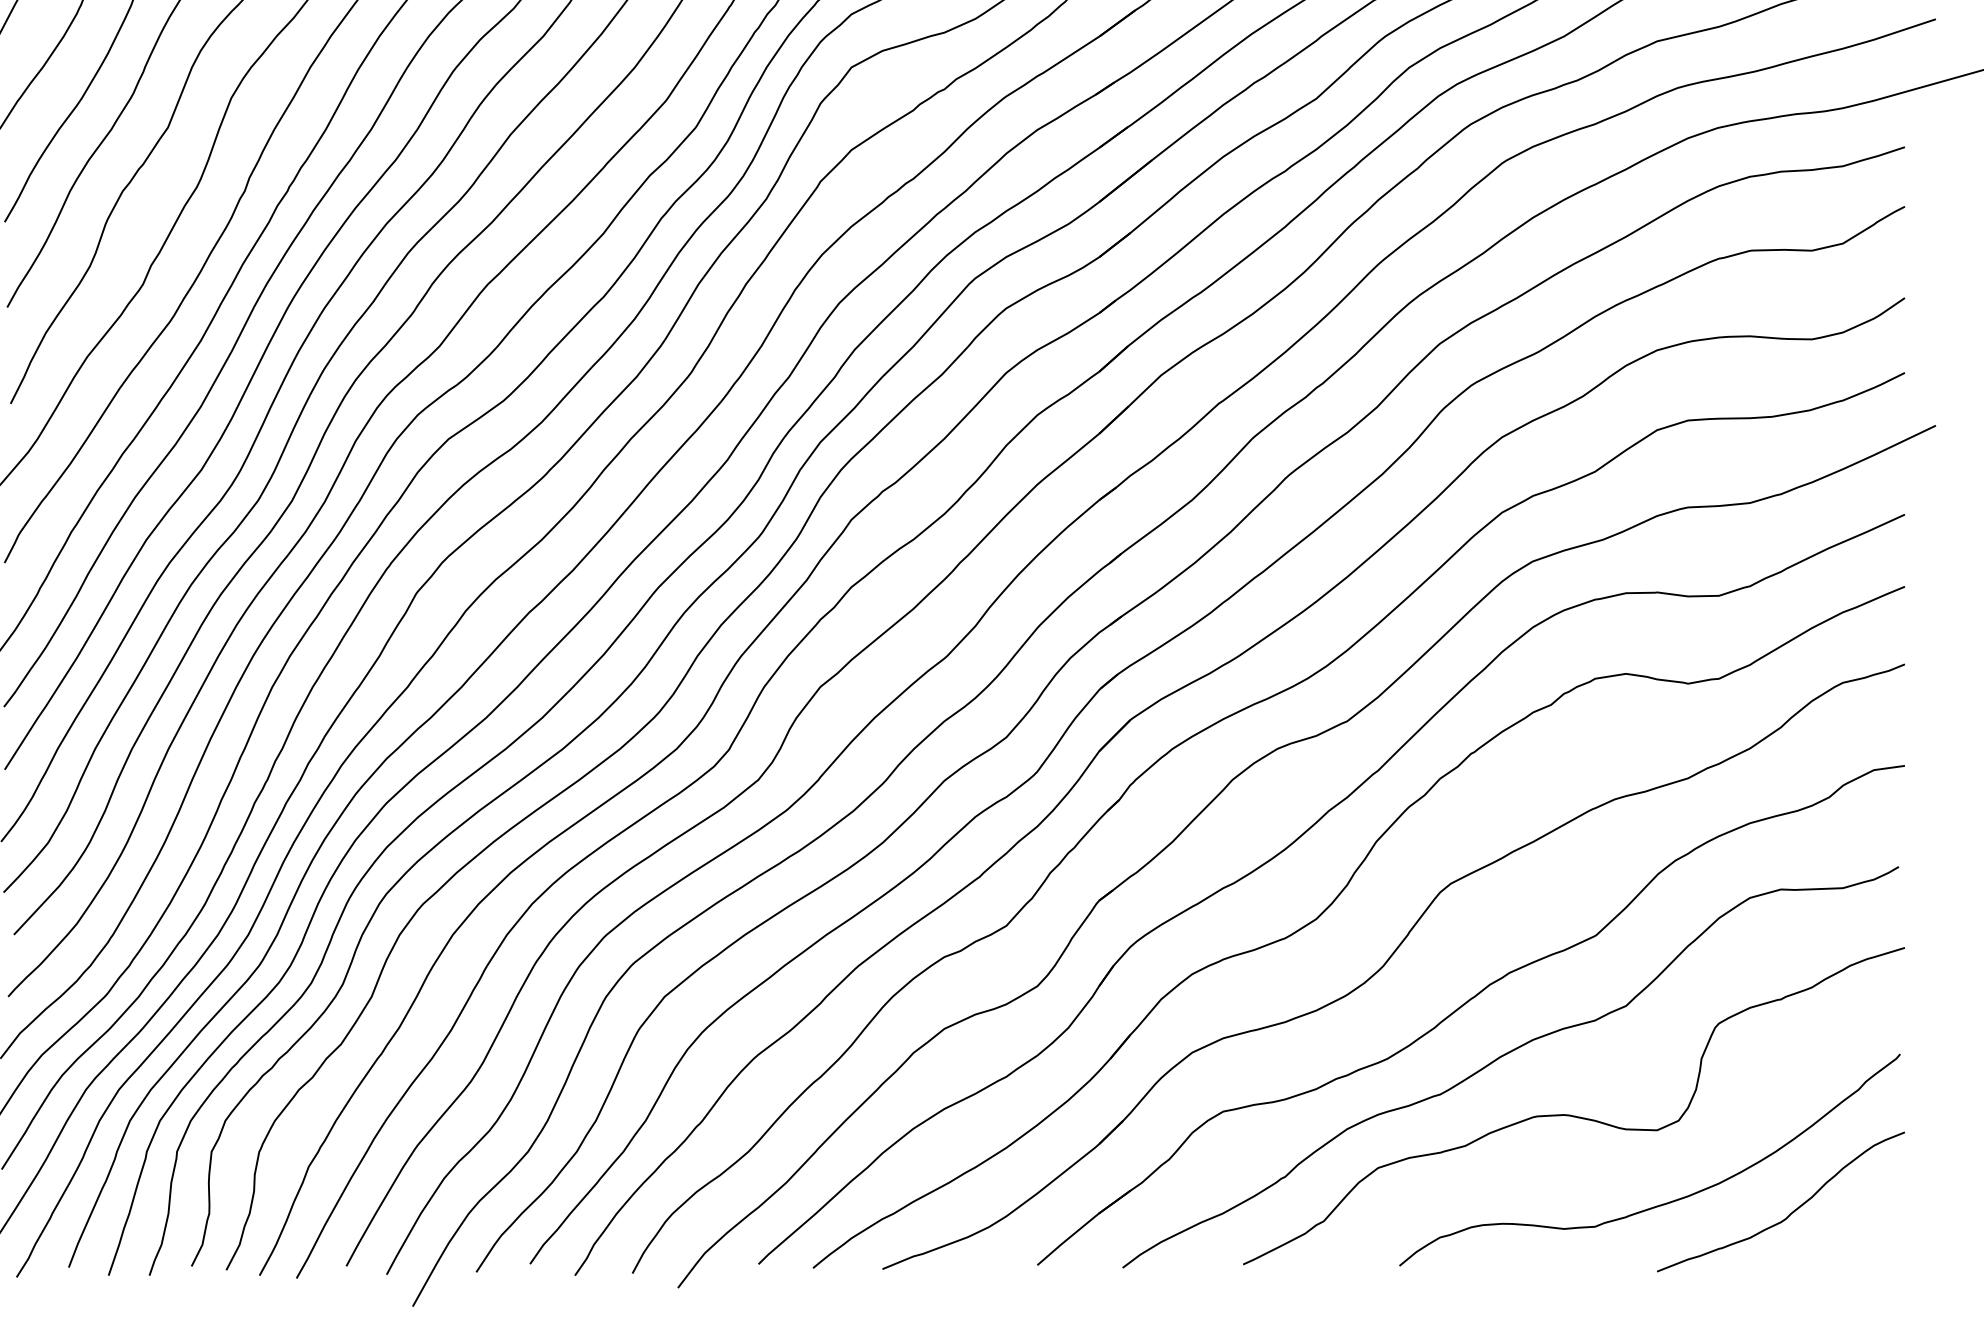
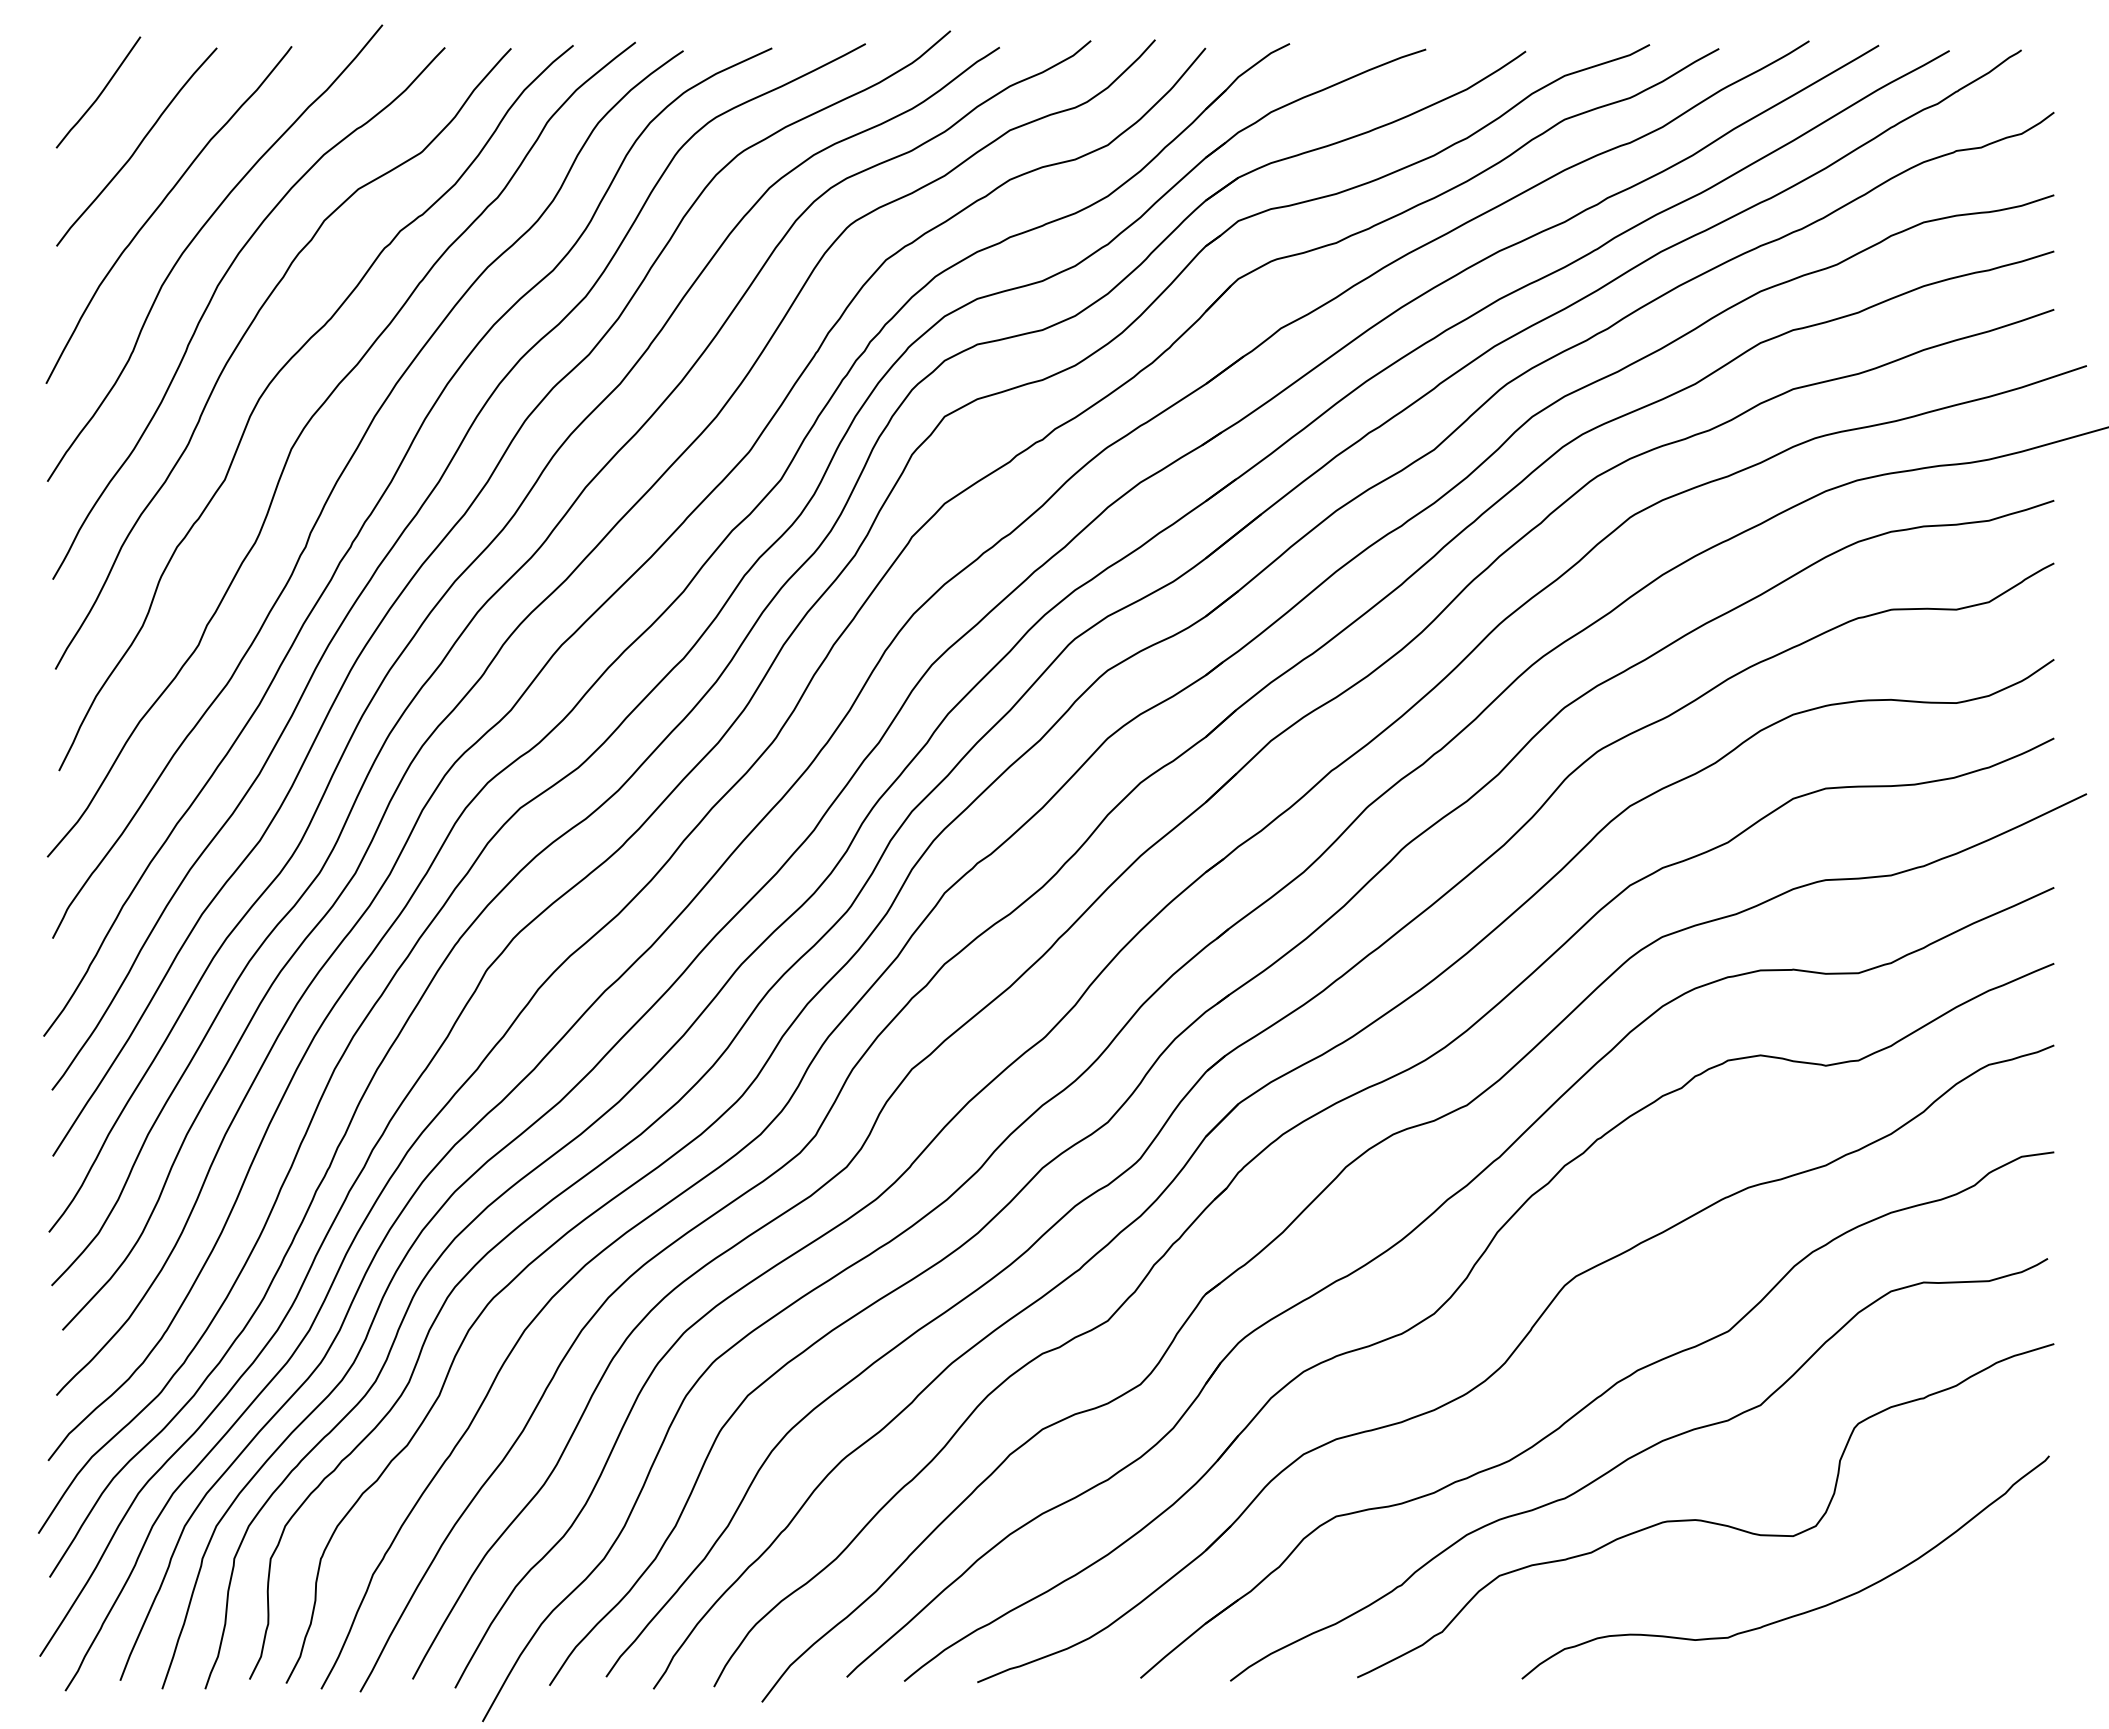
curve: (1791, 1212) -> (1934, 1622), removed

